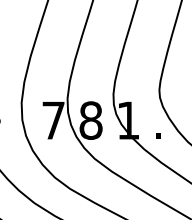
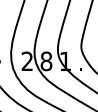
text: (51, 118) -> (26, 60), 7 -> 2

